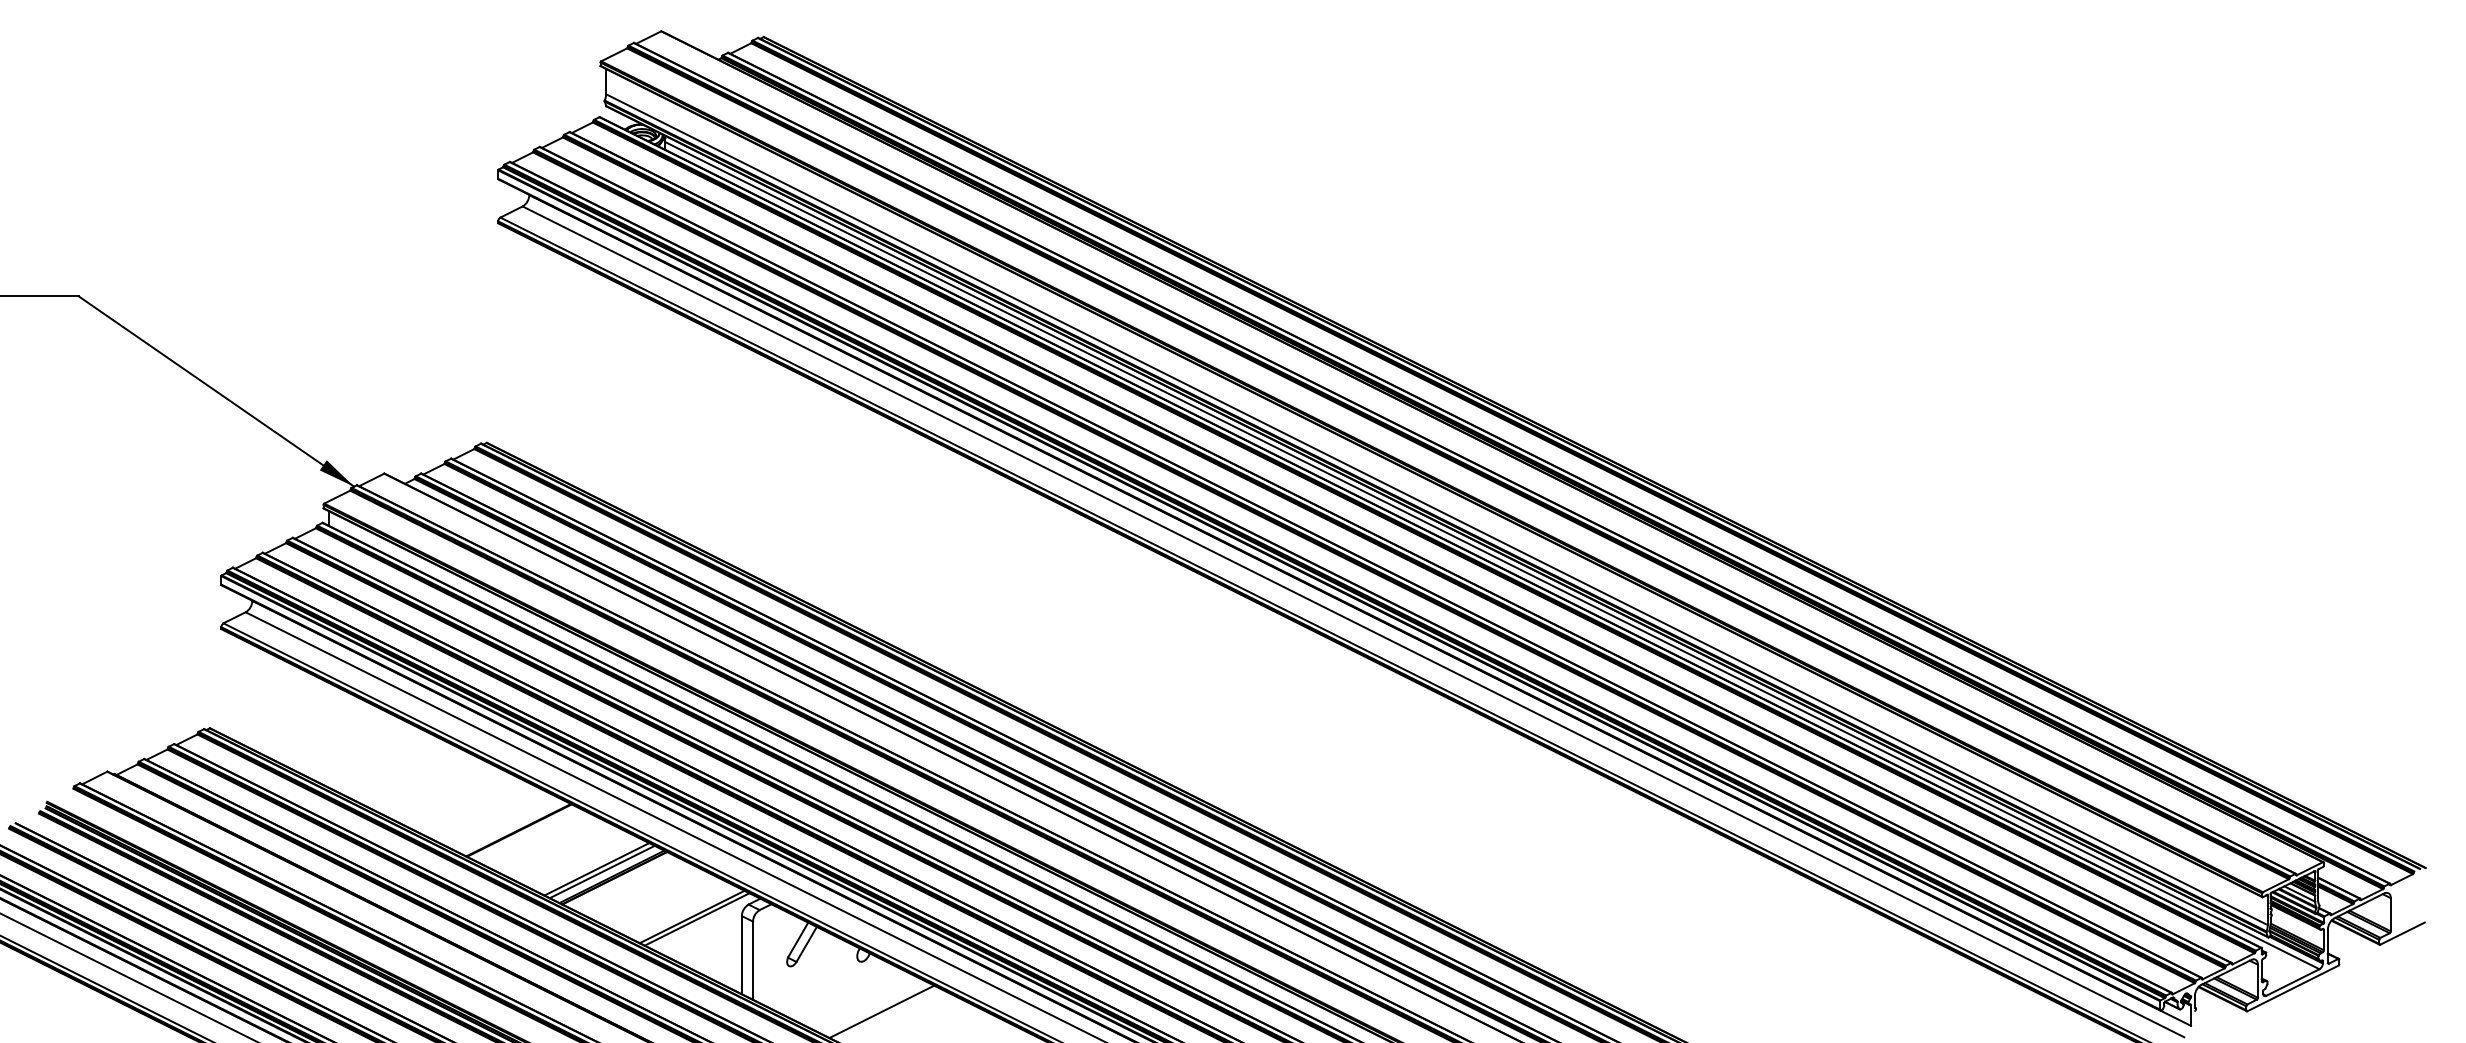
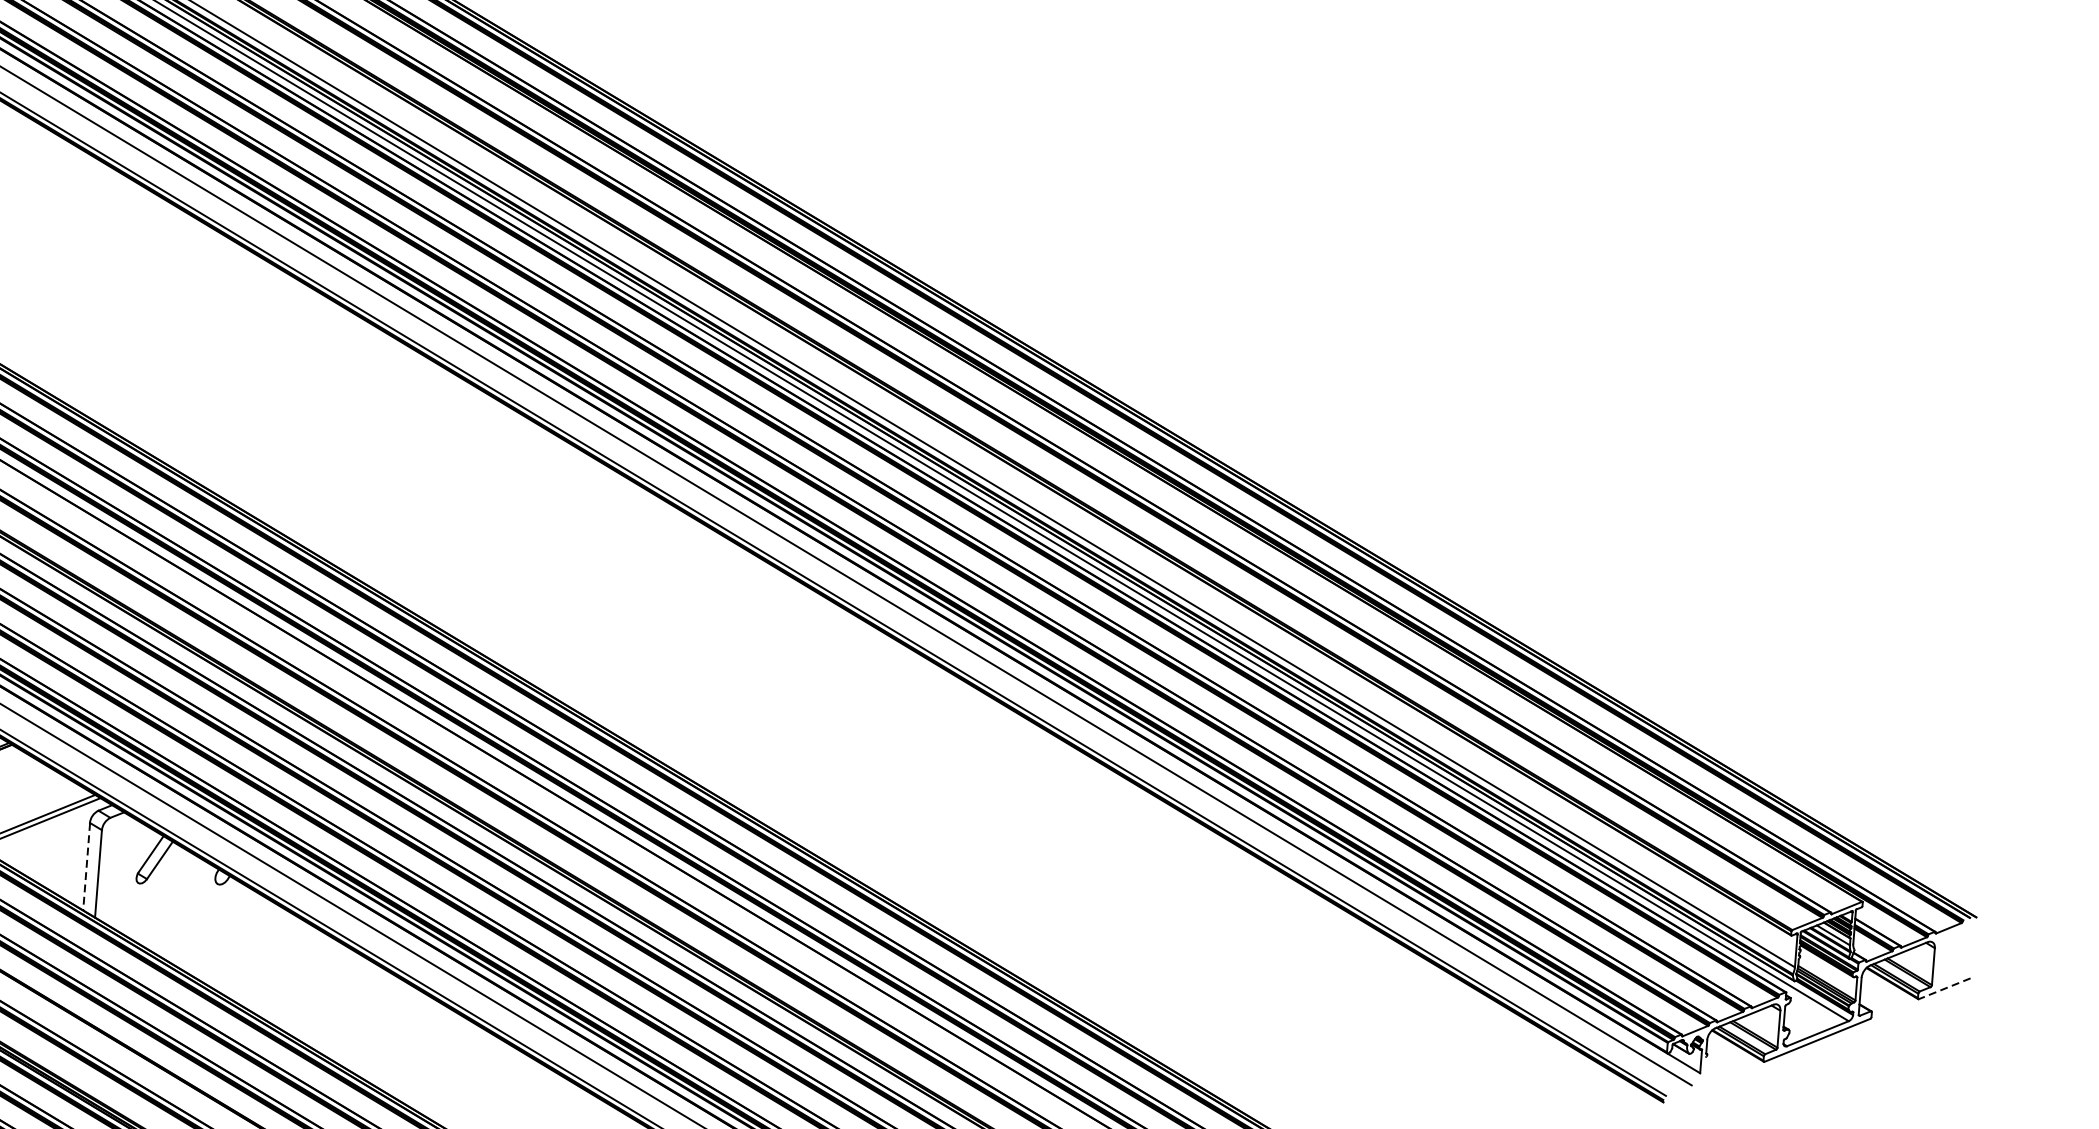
line: (2402, 933) -> (1944, 988), solid -> dashed
line: (742, 955) -> (87, 867), solid -> dashed
line: (881, 1011) -> (237, 941), removed

